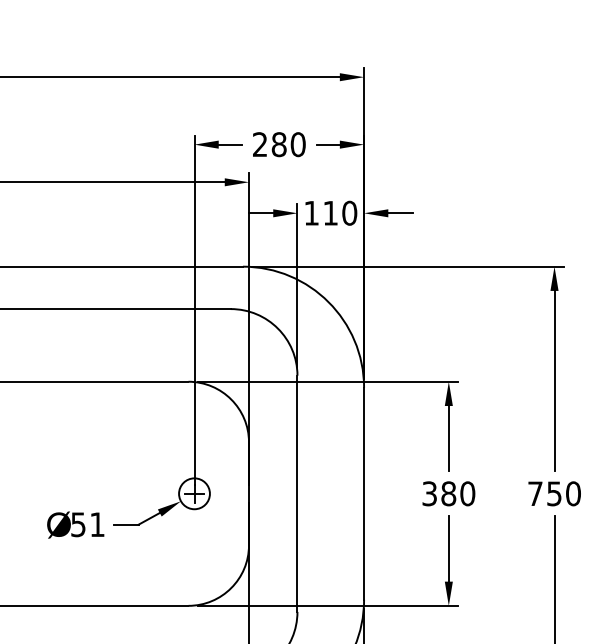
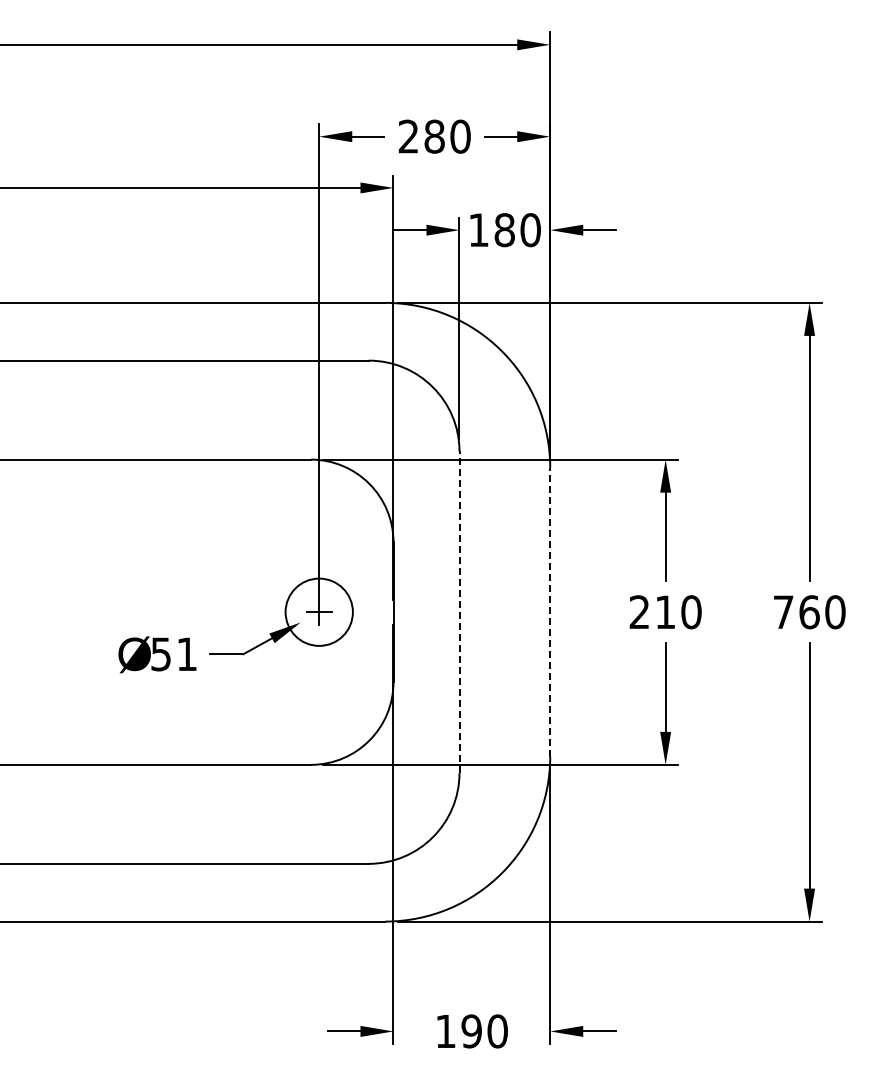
text: (330, 213) -> (504, 230), 110 -> 180
circle: (194, 493) -> (319, 612), size x1.6
line: (297, 493) -> (459, 612), solid -> dashed
line: (364, 493) -> (550, 611), solid -> dashed
text: (439, 493) -> (652, 612), 380 -> 210
text: (554, 493) -> (809, 612), 750 -> 760

